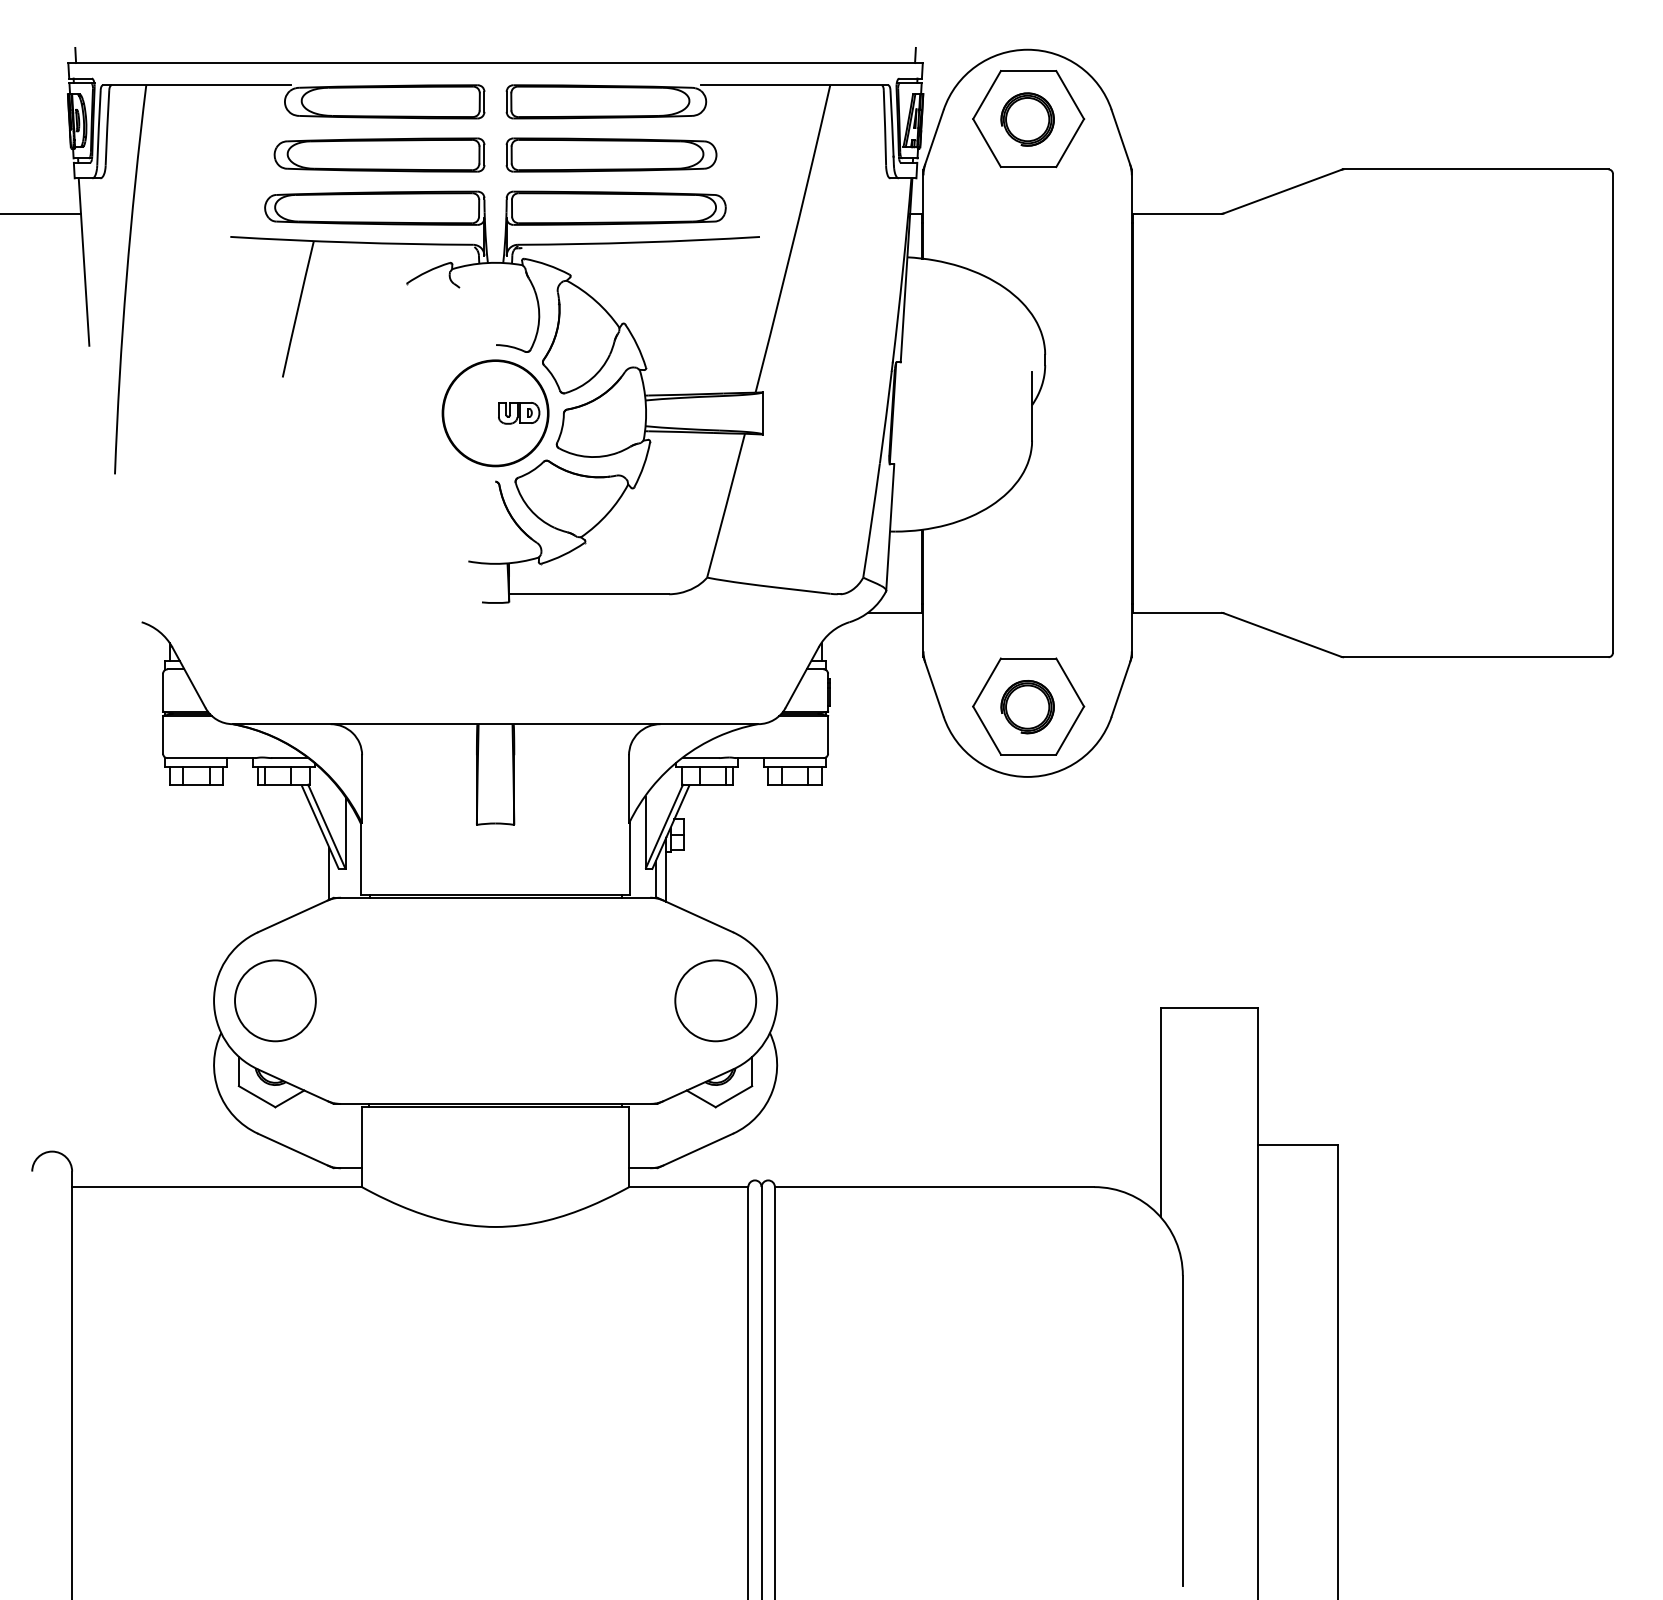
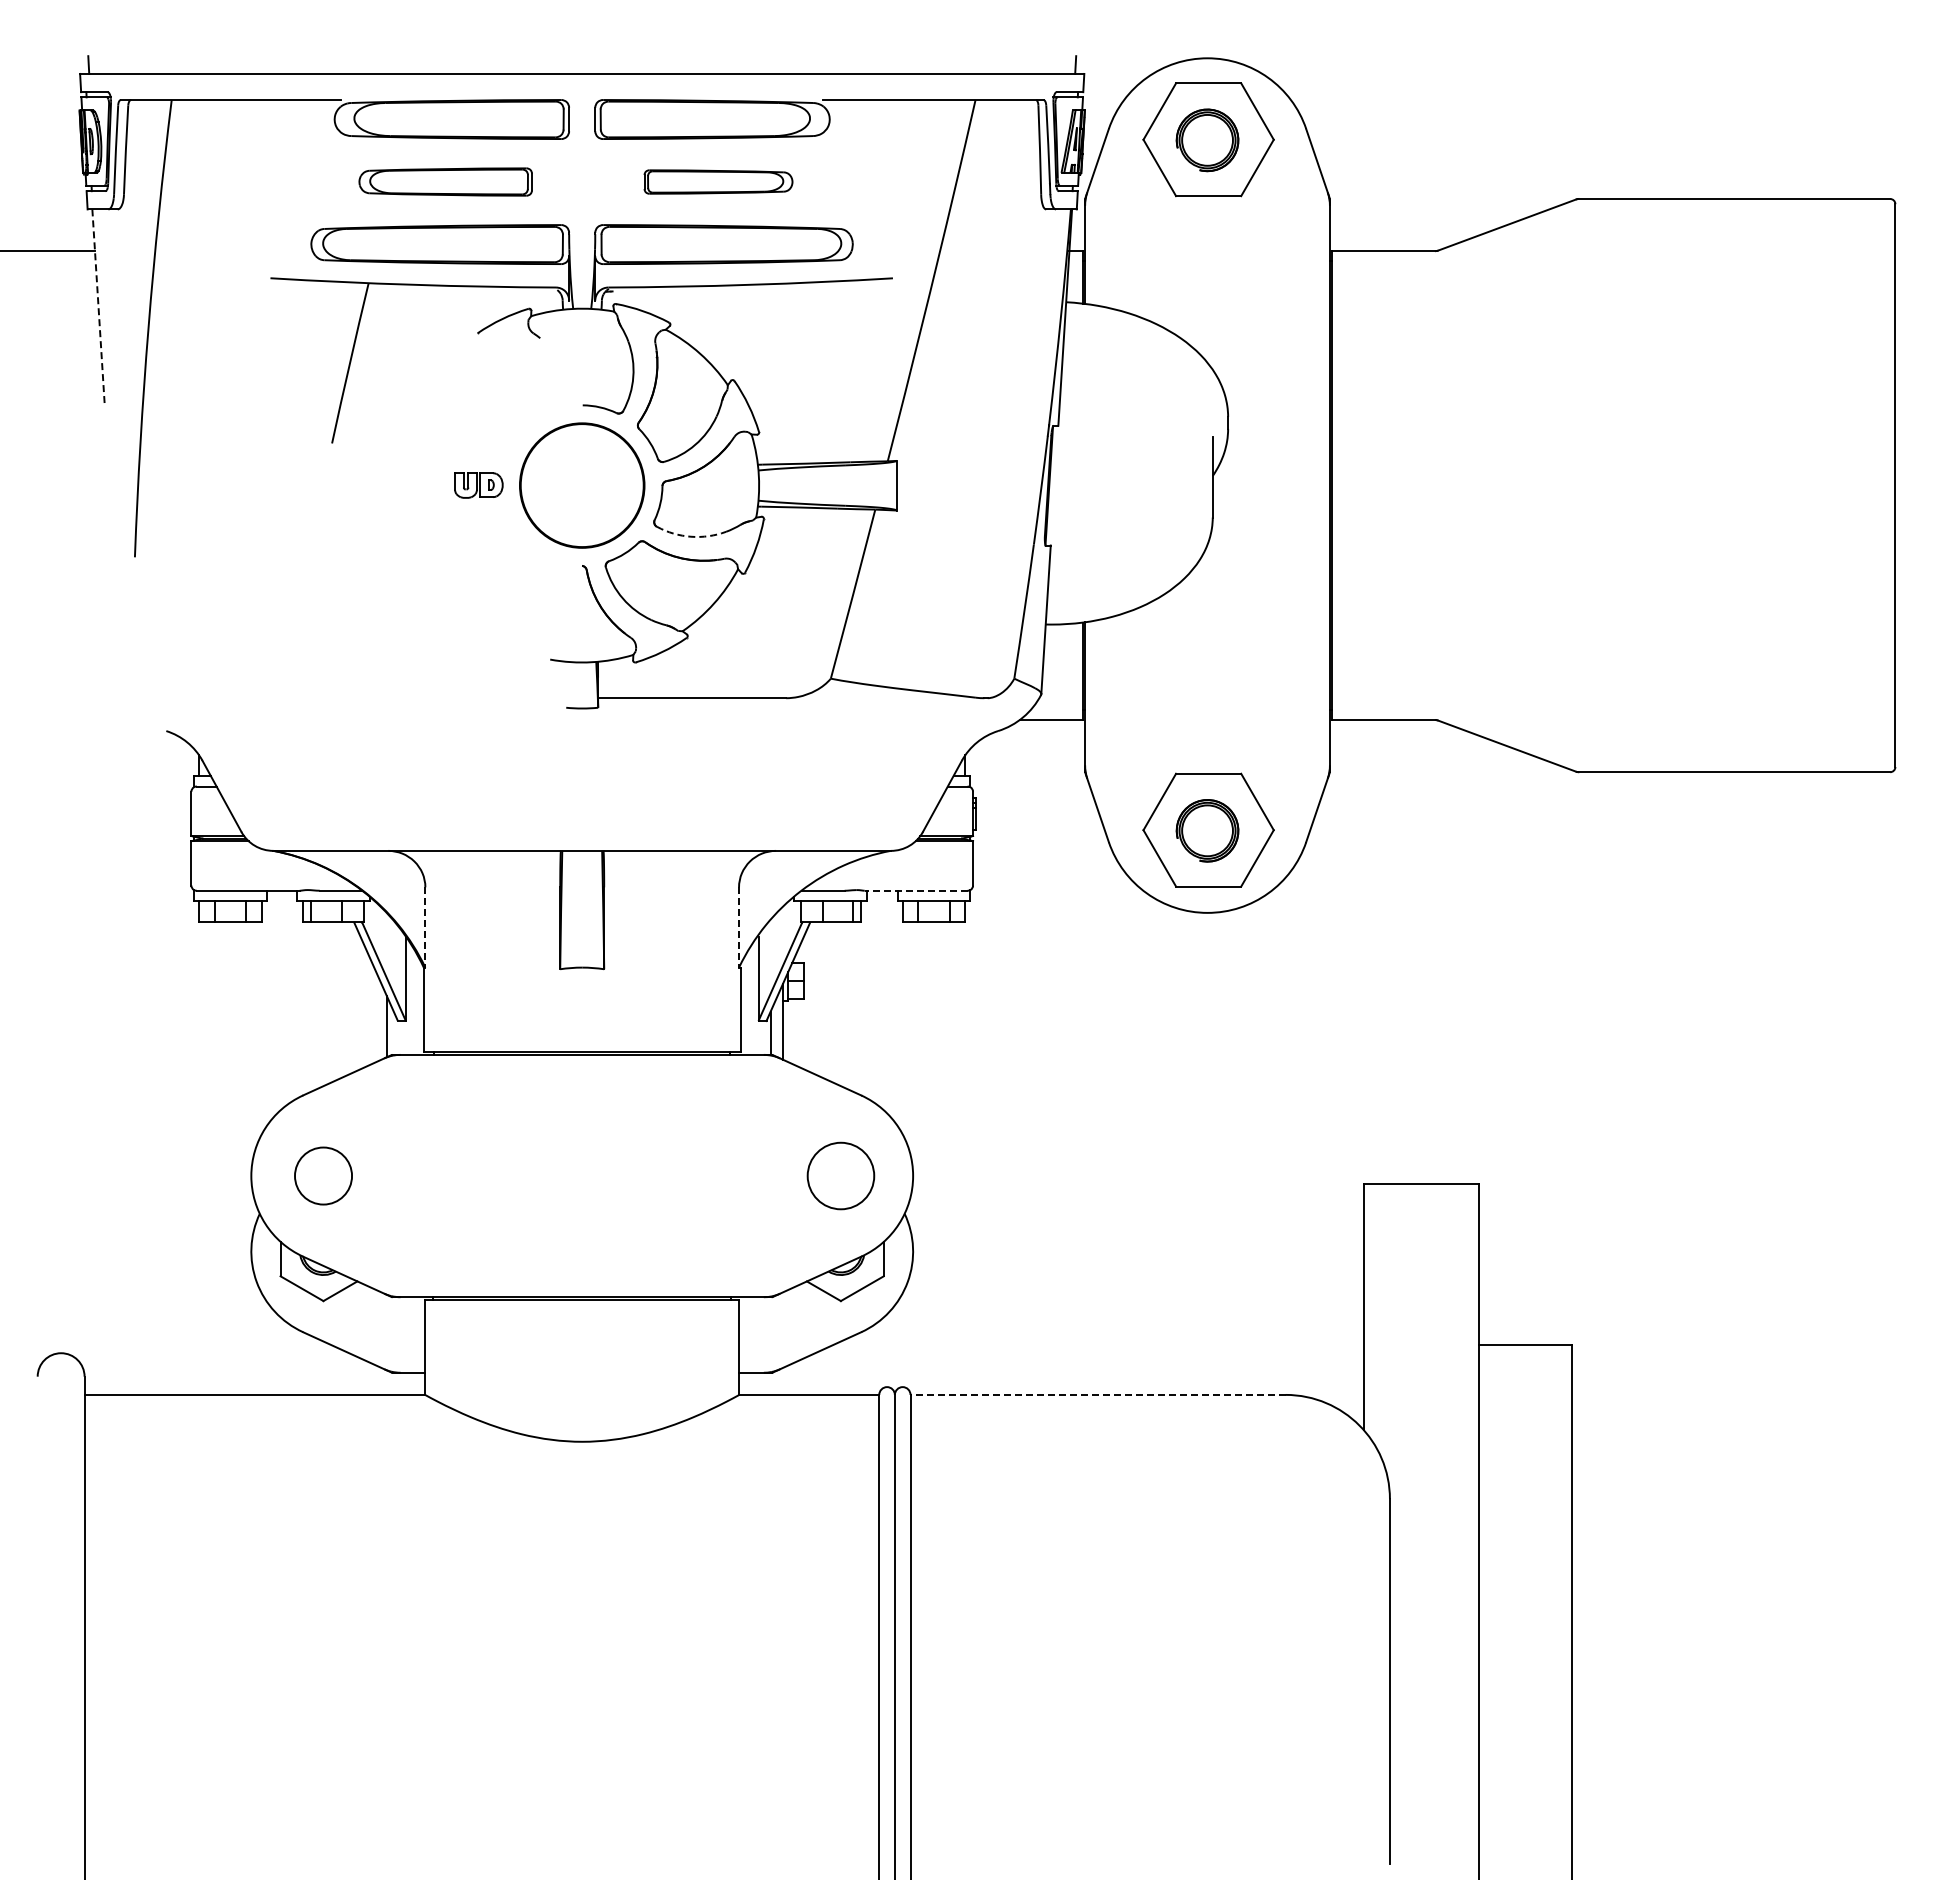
part: (379, 154) -> (445, 181), size x0.7
part: (611, 154) -> (718, 181), size x0.6
line: (83, 261) -> (98, 307), solid -> dashed
part: (518, 413) -> (478, 485), moved
arc: (588, 456) -> (691, 536), solid -> dashed
line: (779, 757) -> (915, 890), solid -> dashed
line: (362, 789) -> (425, 927), solid -> dashed
line: (629, 789) -> (739, 927), solid -> dashed
circle: (275, 1000) -> (323, 1175), size x0.6
circle: (715, 1000) -> (840, 1175), size x0.7
line: (934, 1186) -> (1098, 1394), solid -> dashed

